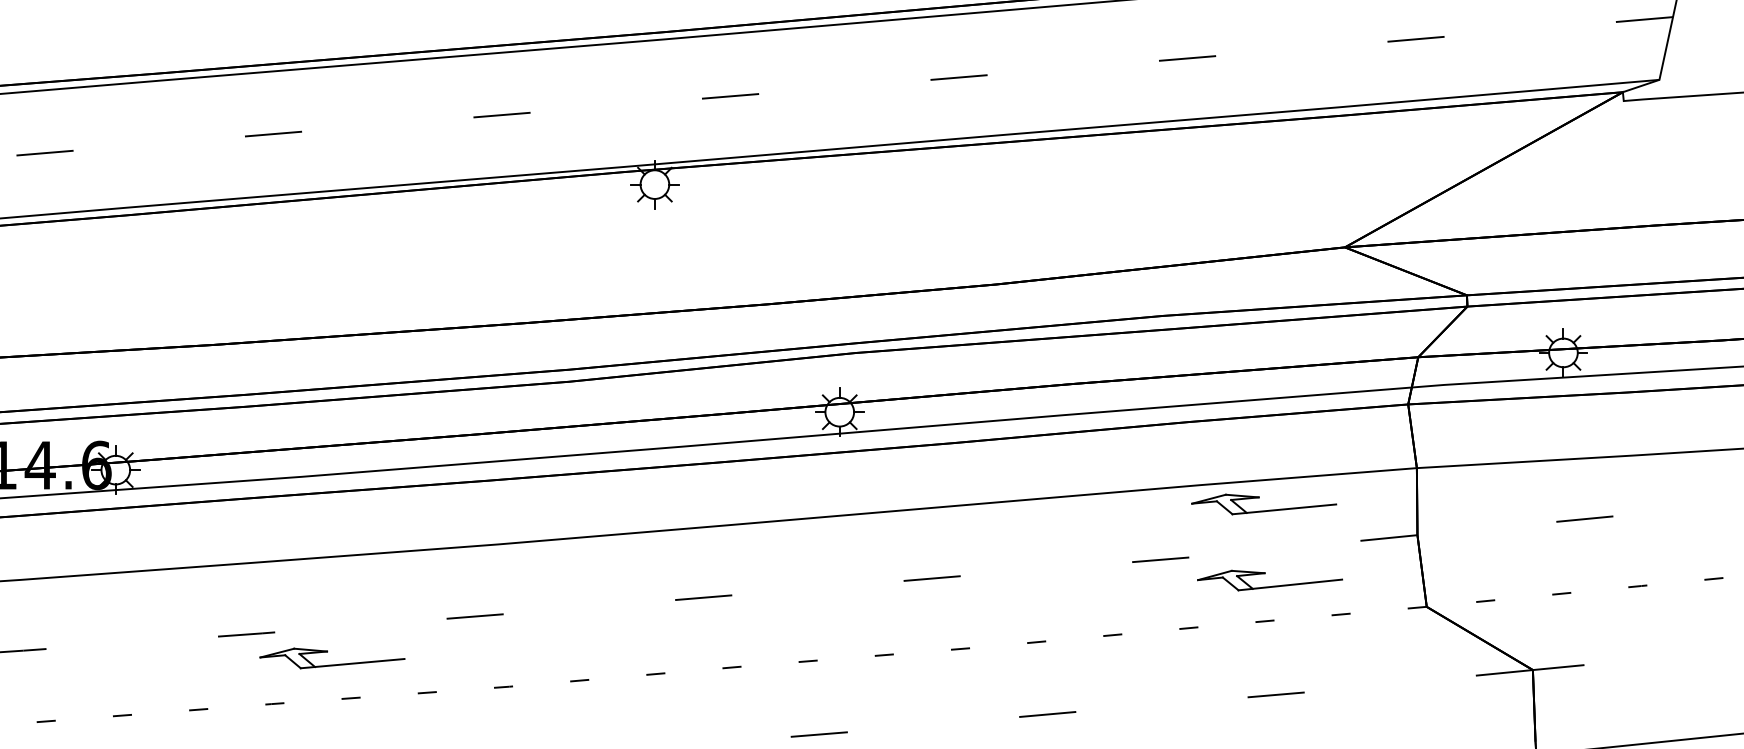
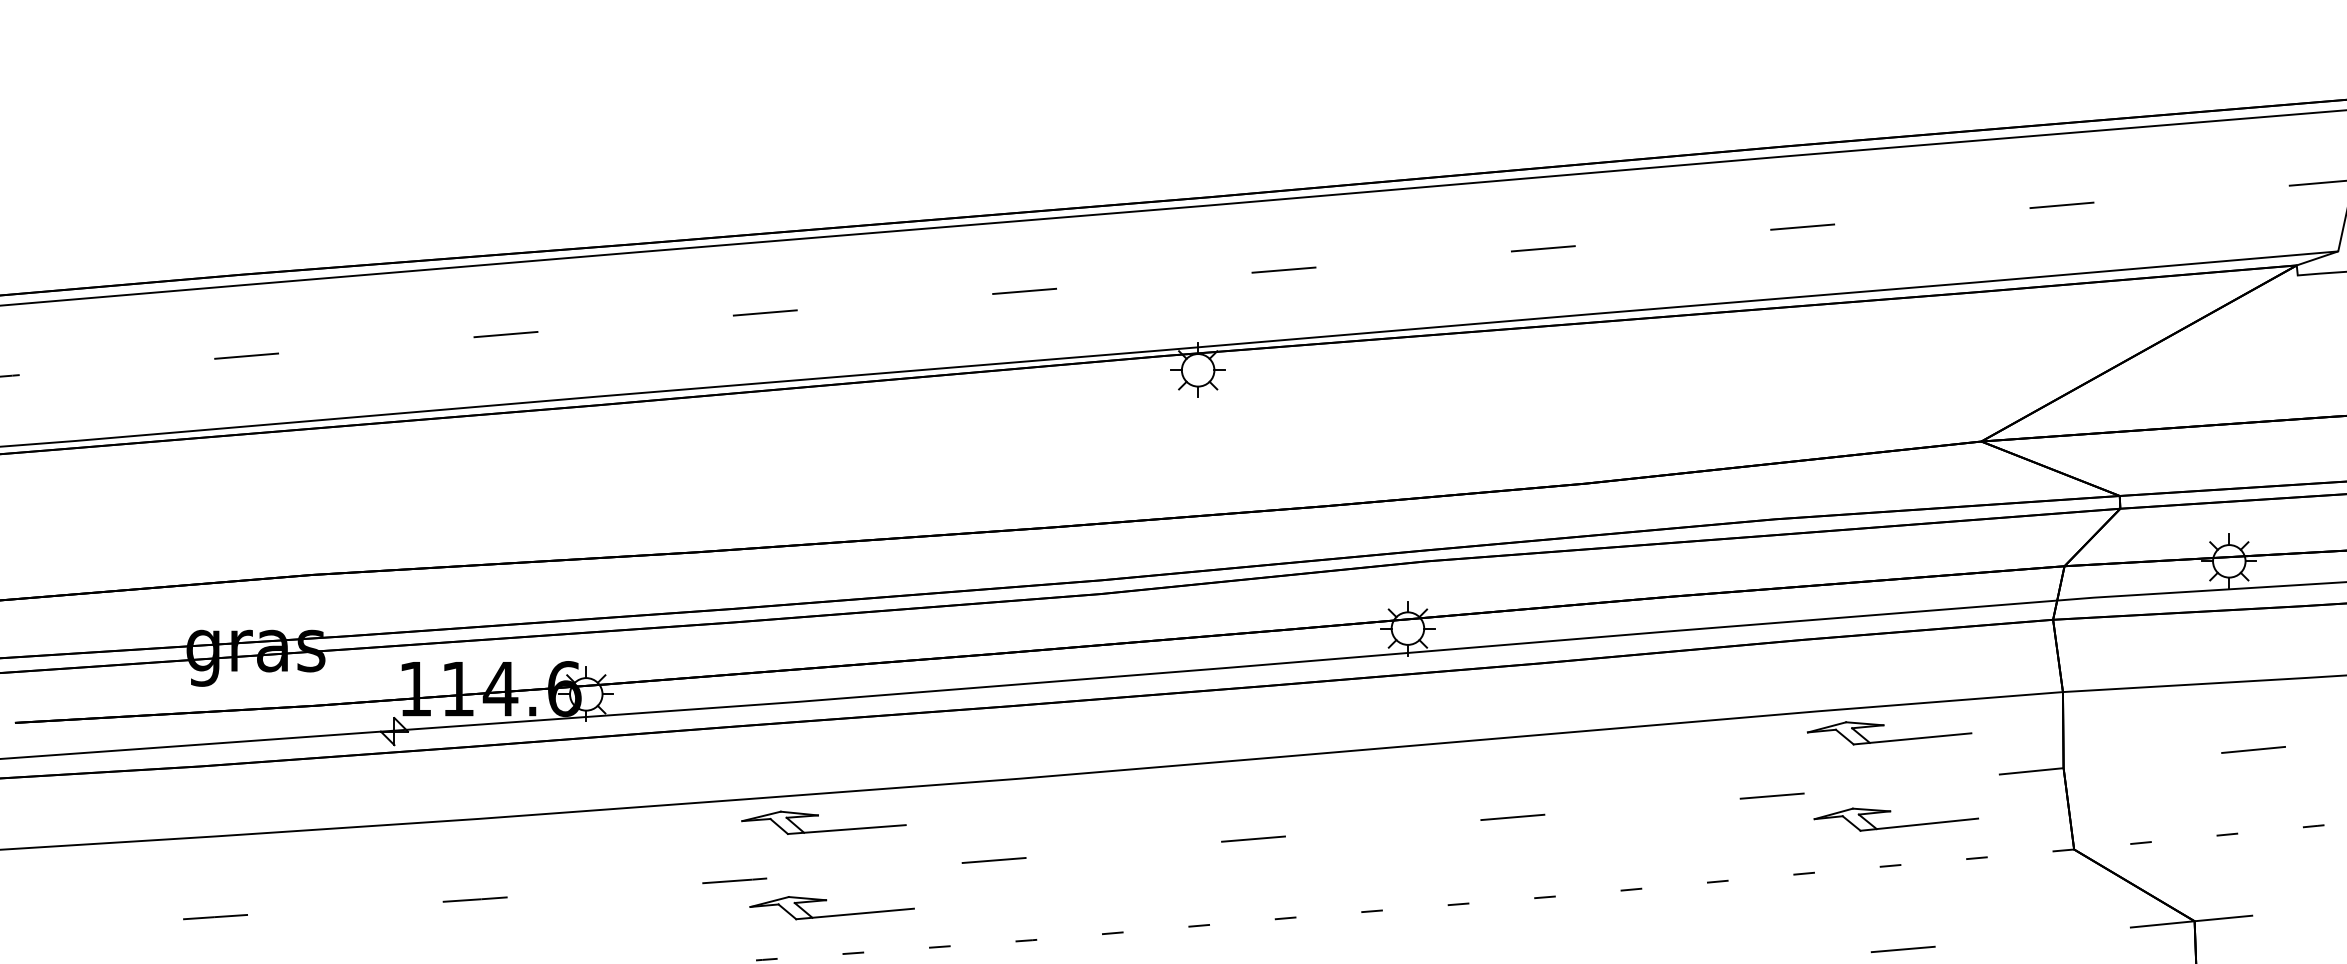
part: (320, 577) -> (818, 816), added

